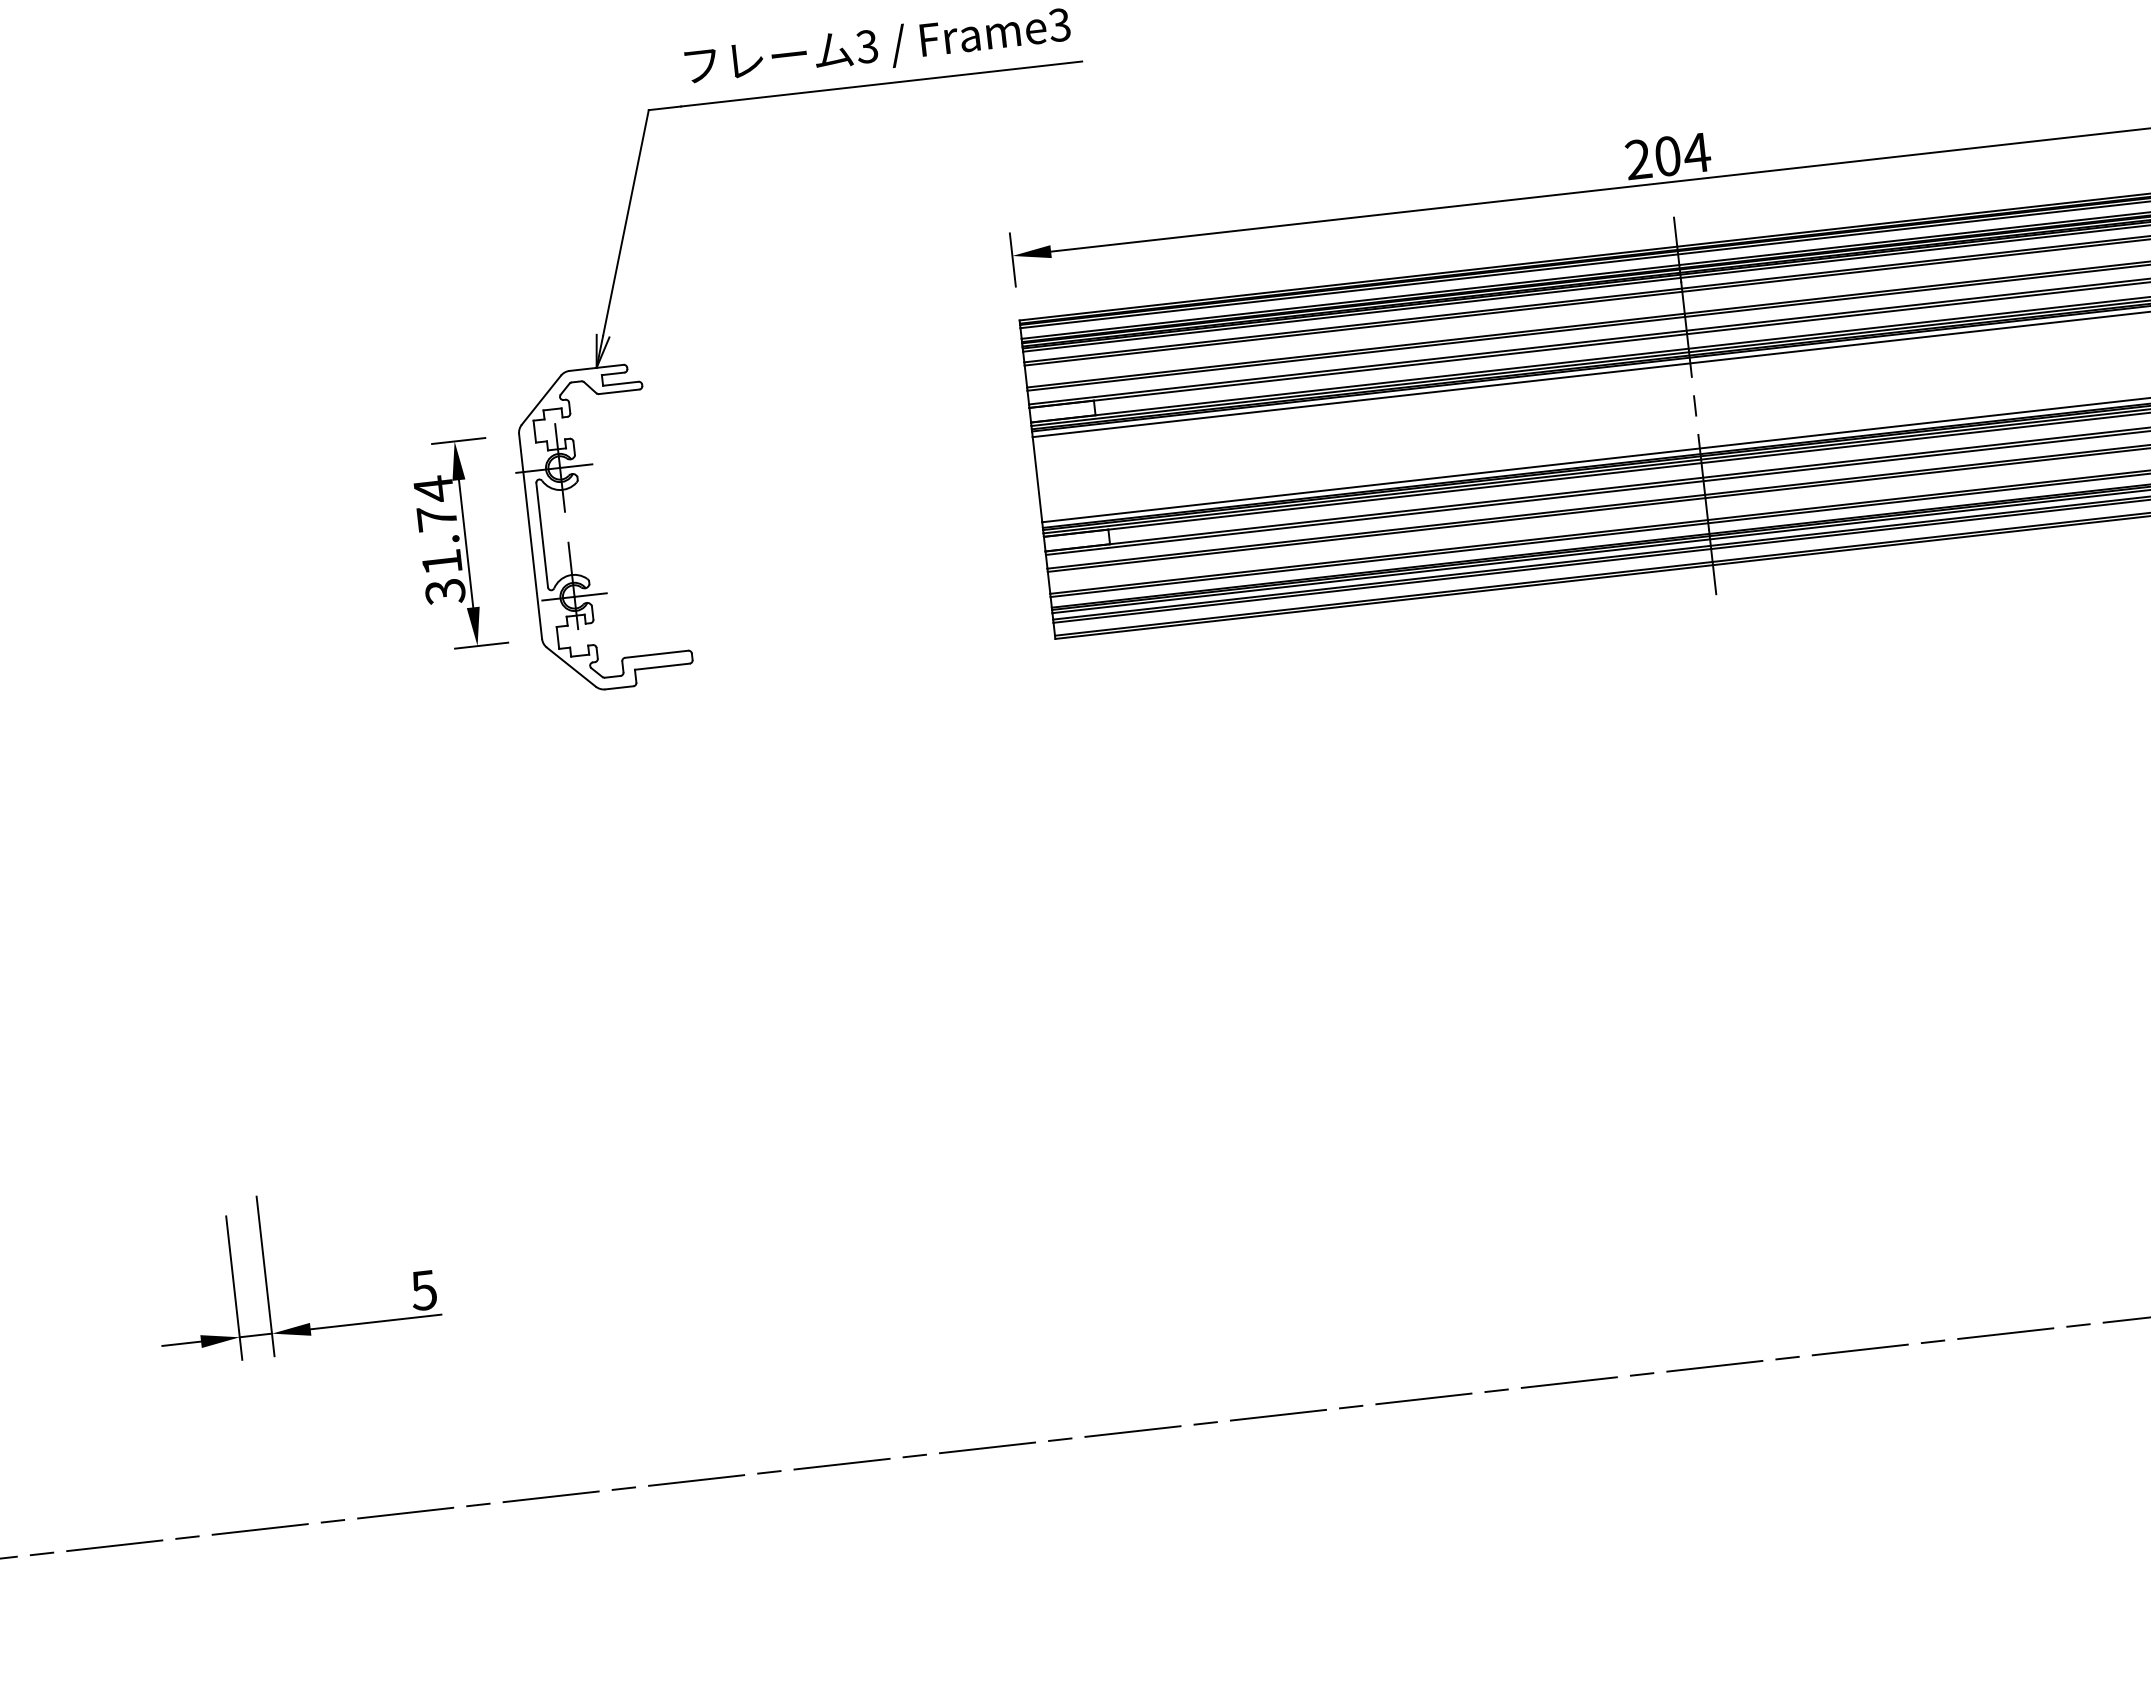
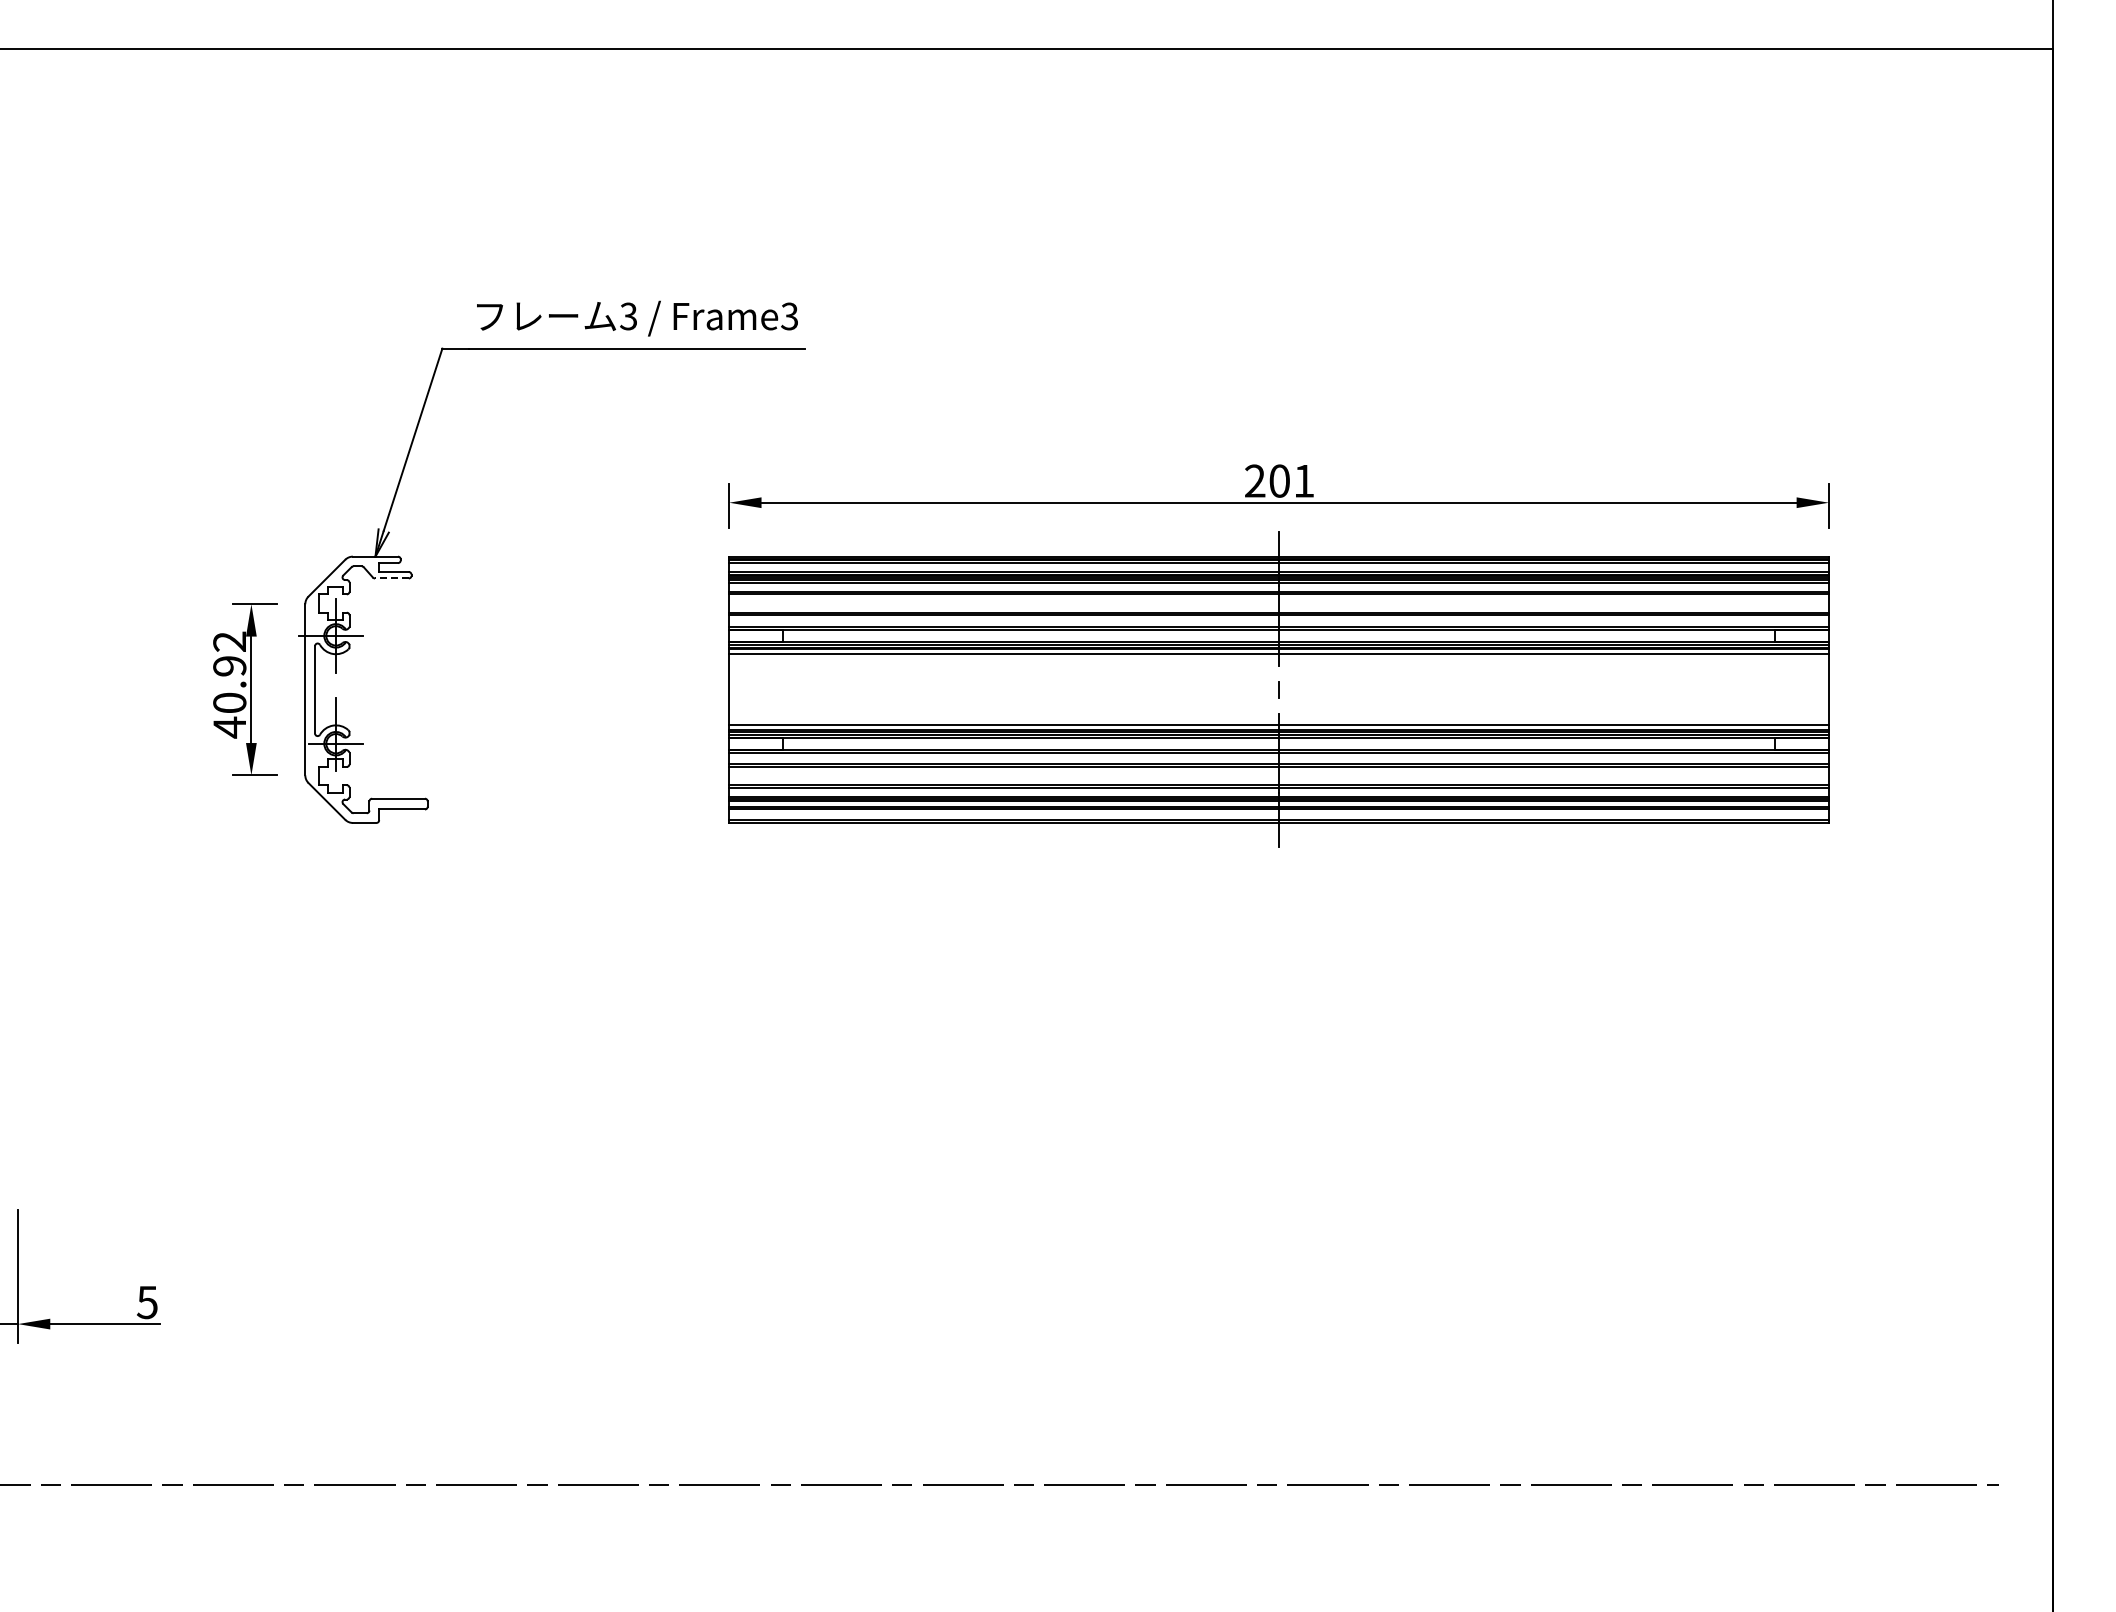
text: (1697, 153) -> (1304, 481), 204 -> 201
line: (618, 391) -> (391, 578), solid -> dashed
text: (439, 540) -> (229, 684), 31.74 -> 40.92

